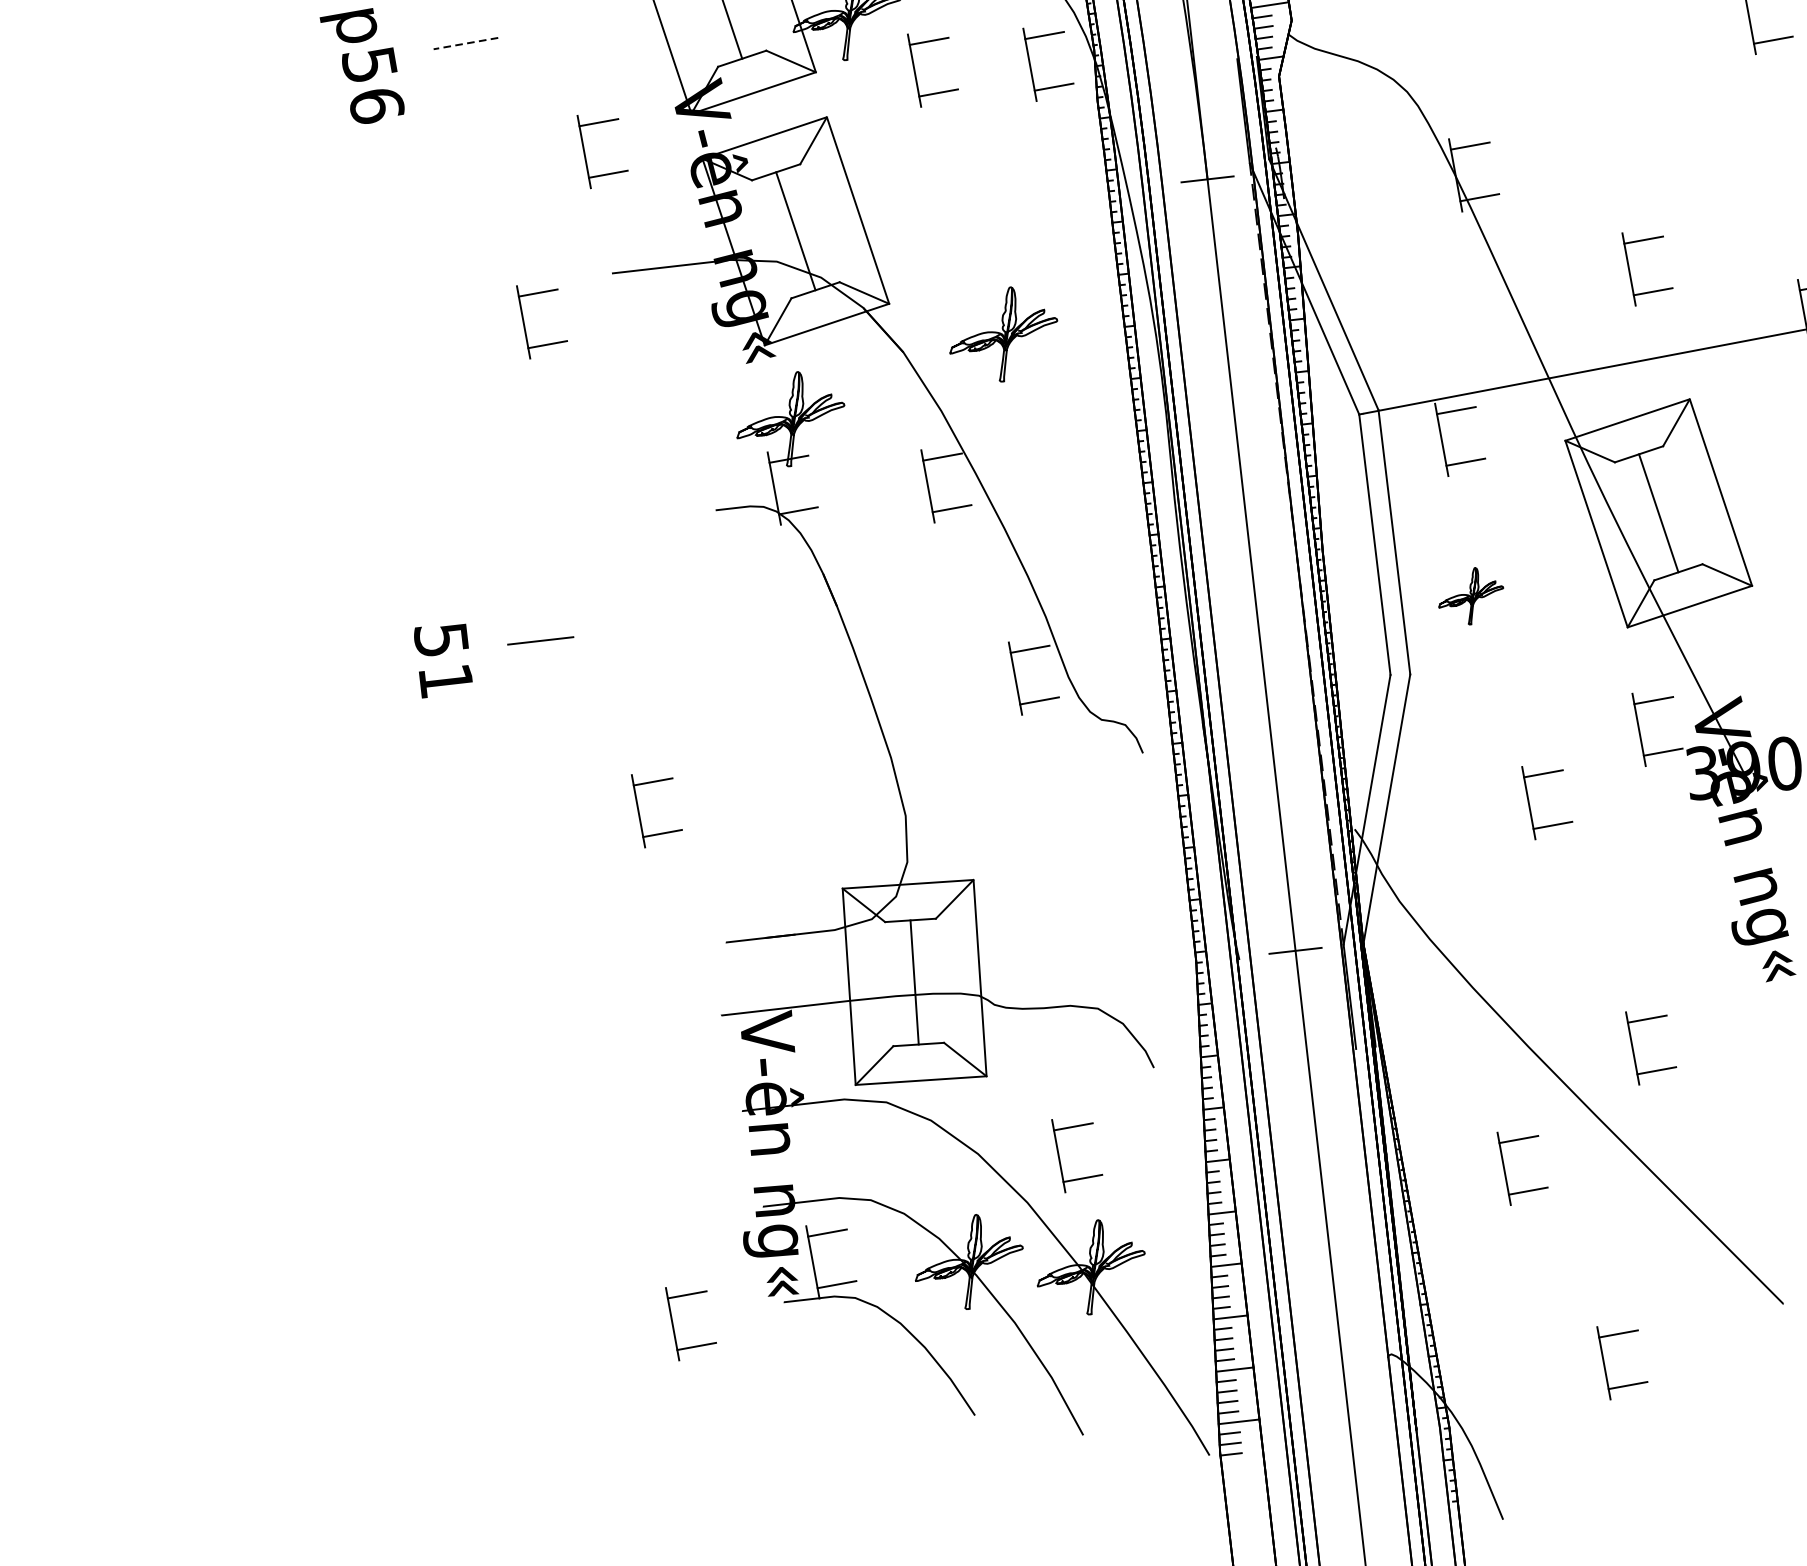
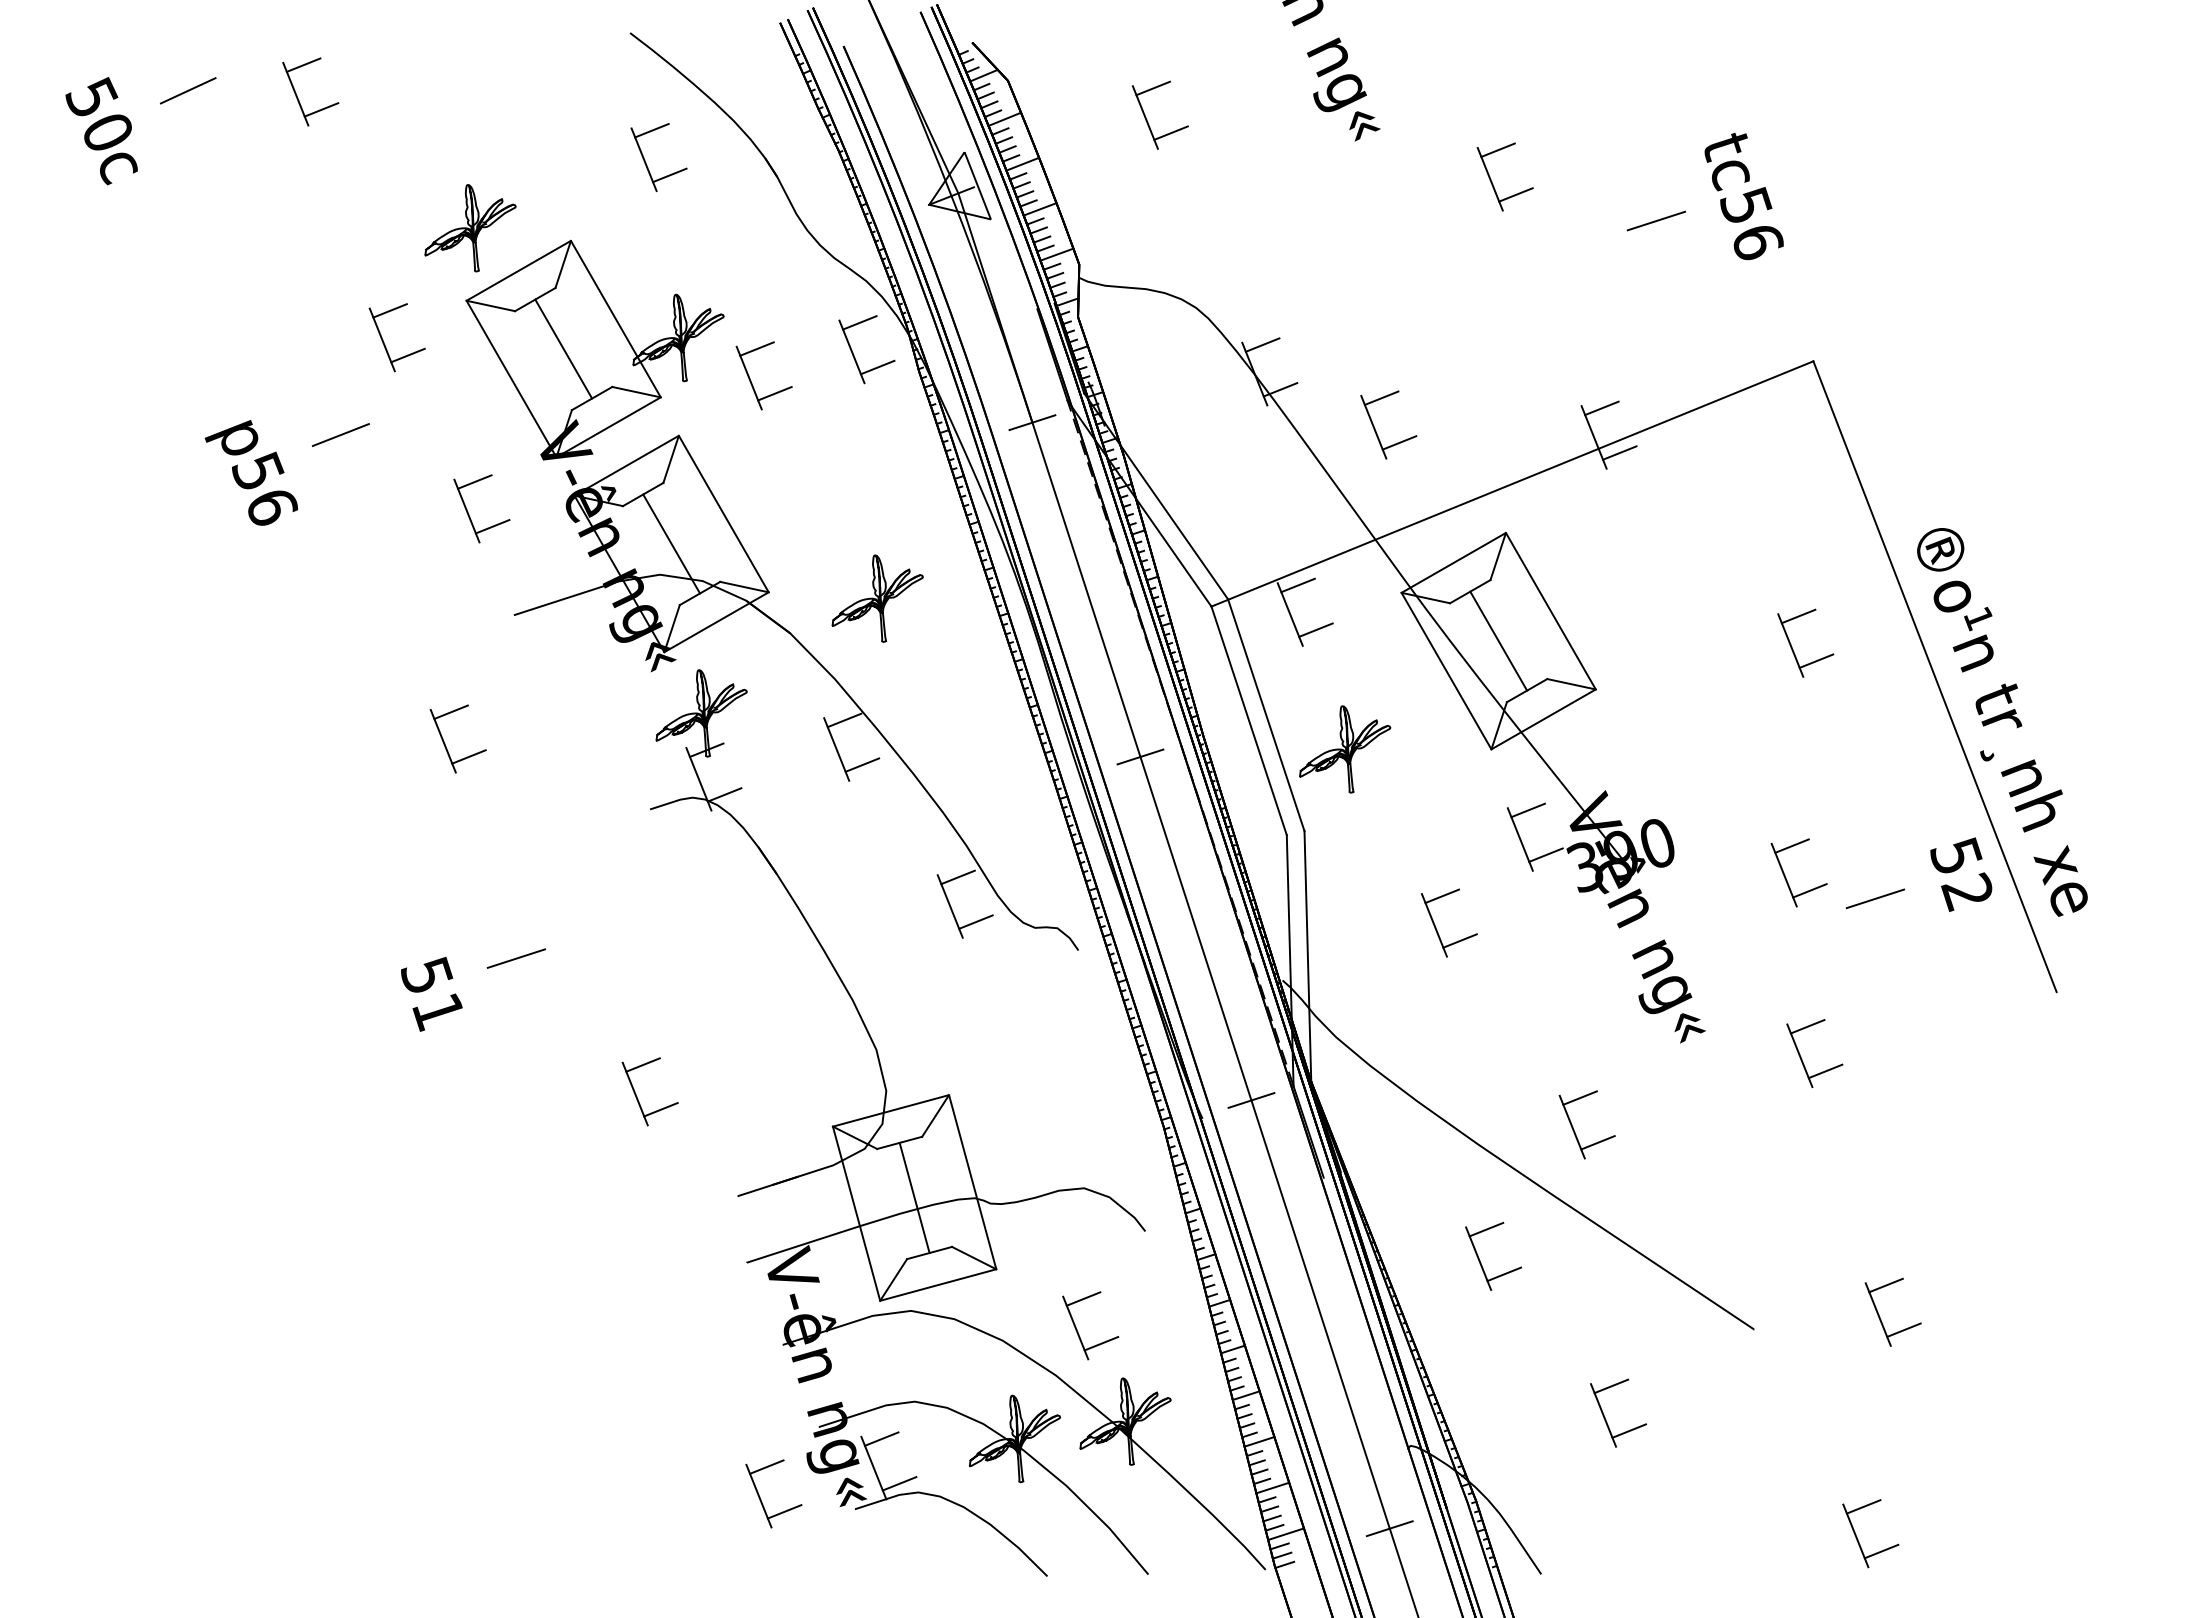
line: (465, 43) -> (340, 435), dashed -> solid
part: (1631, 273) -> (1376, 430), moved
part: (525, 325) -> (445, 743), moved
line: (1251, 559) -> (1140, 756), added
part: (1471, 596) -> (1345, 749), size x1.67
part: (674, 1324) -> (760, 1496), moved
line: (1350, 1437) -> (1389, 1528), added

